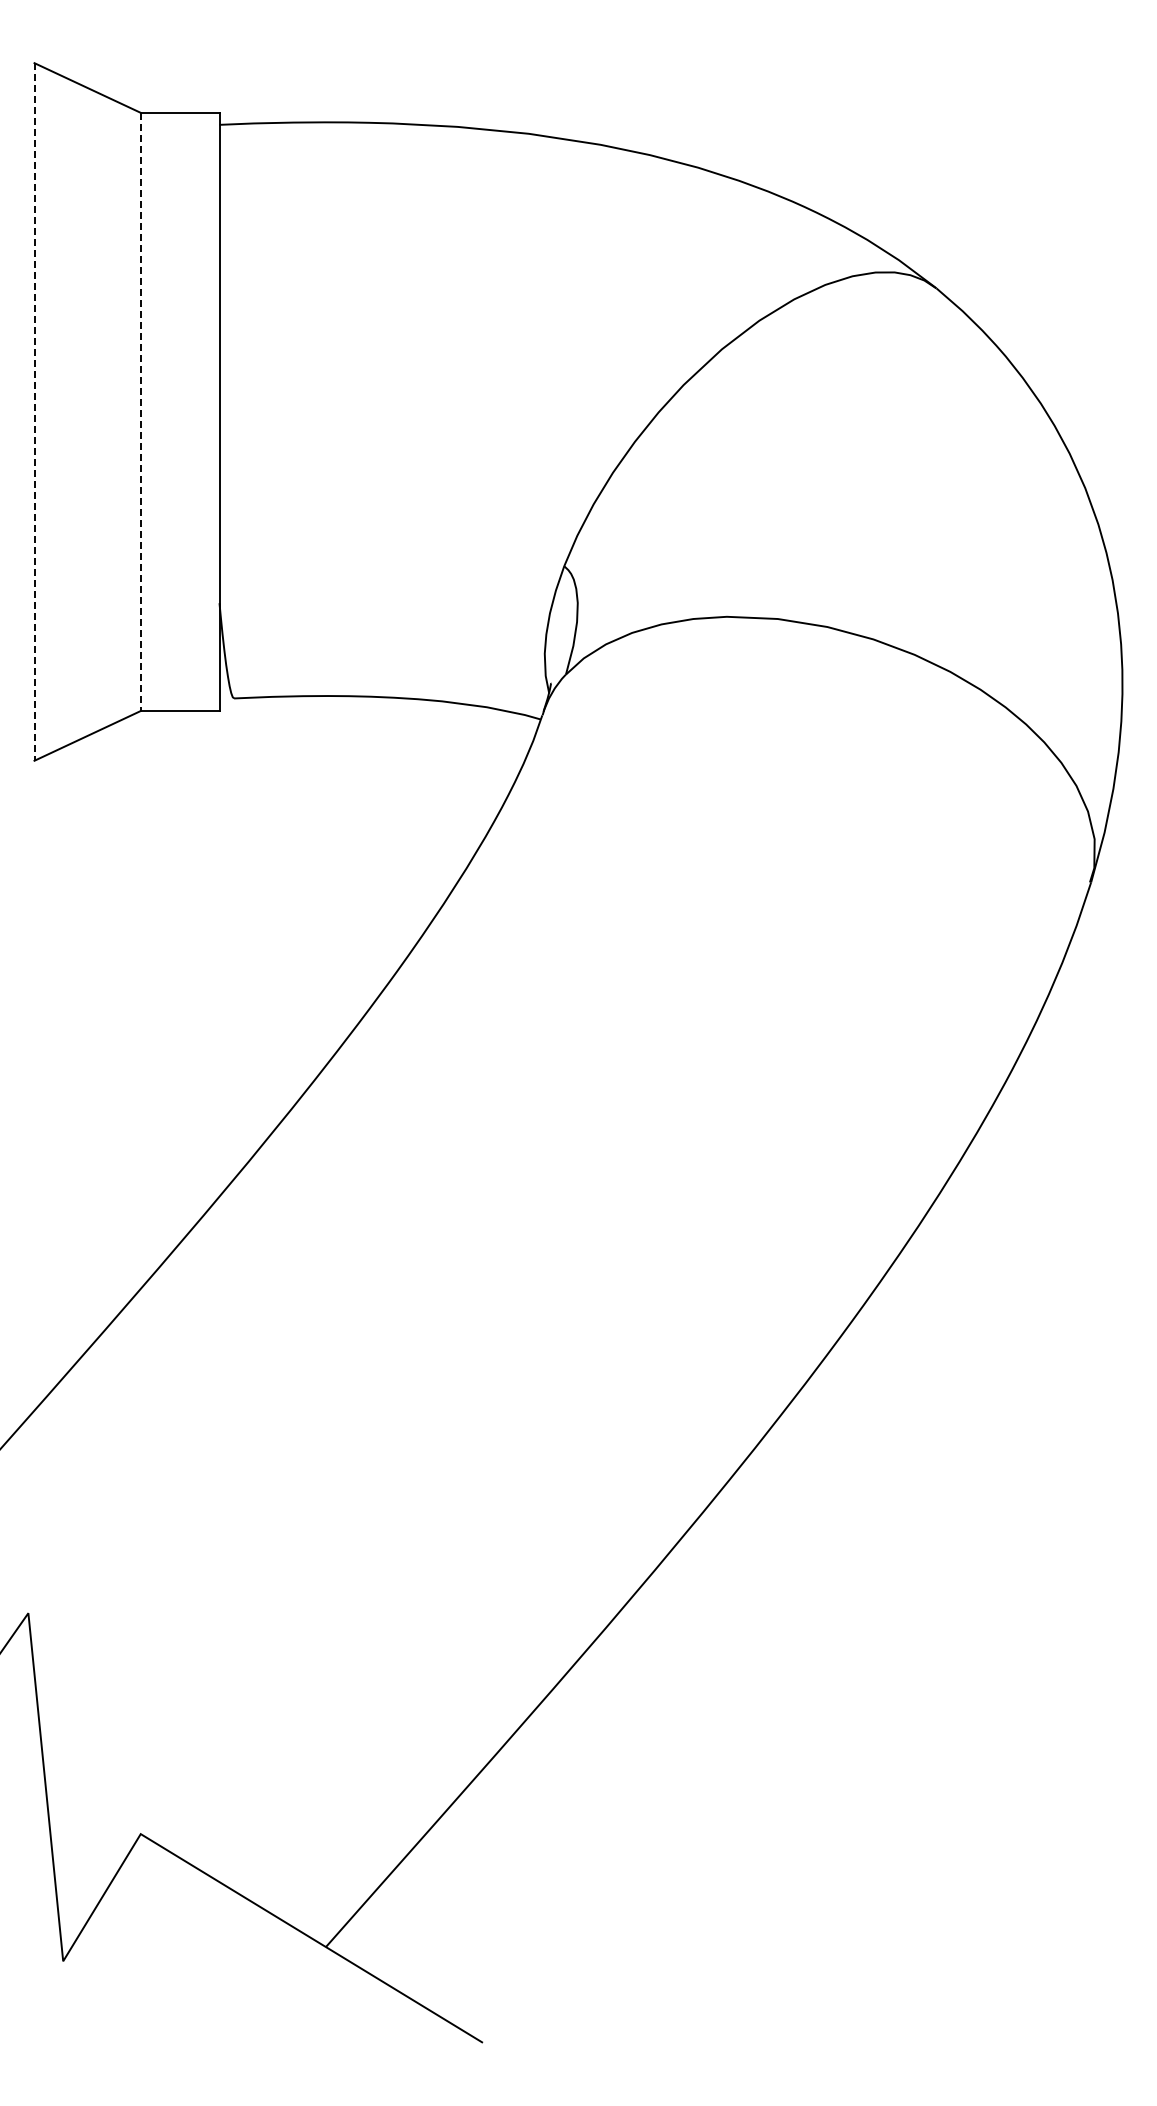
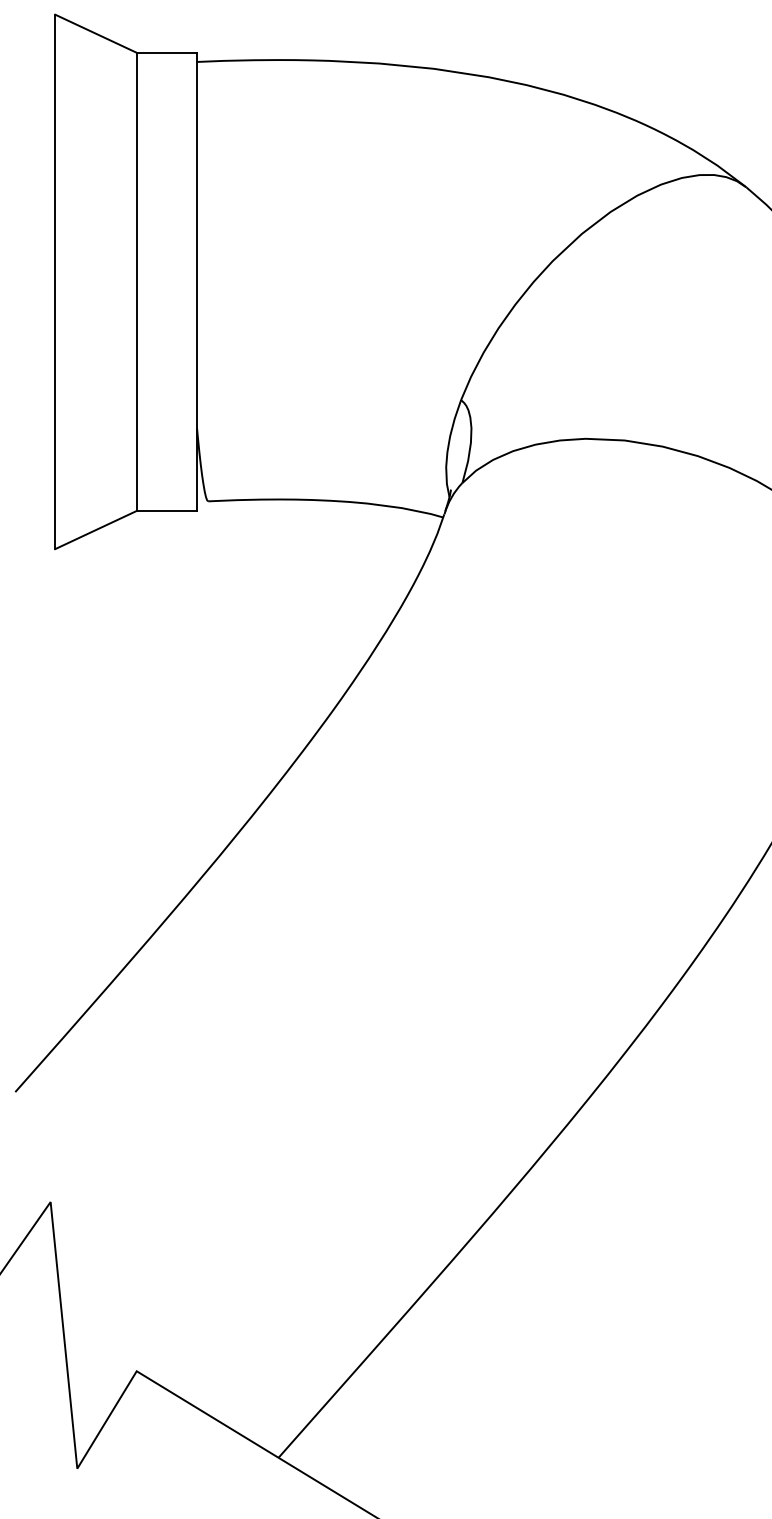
line: (34, 411) -> (55, 281), dashed -> solid
line: (140, 412) -> (136, 282), dashed -> solid

